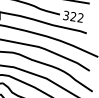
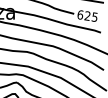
text: (73, 17) -> (87, 16), 322 -> 625

